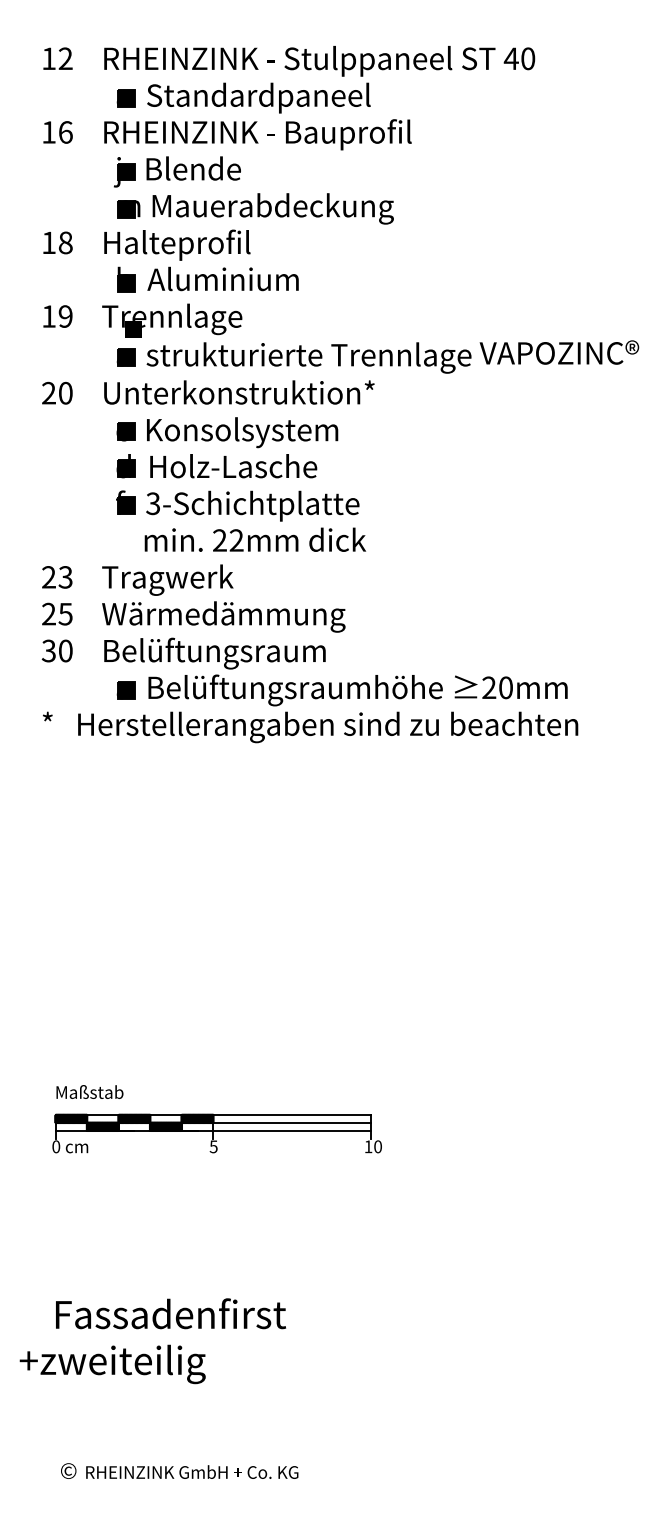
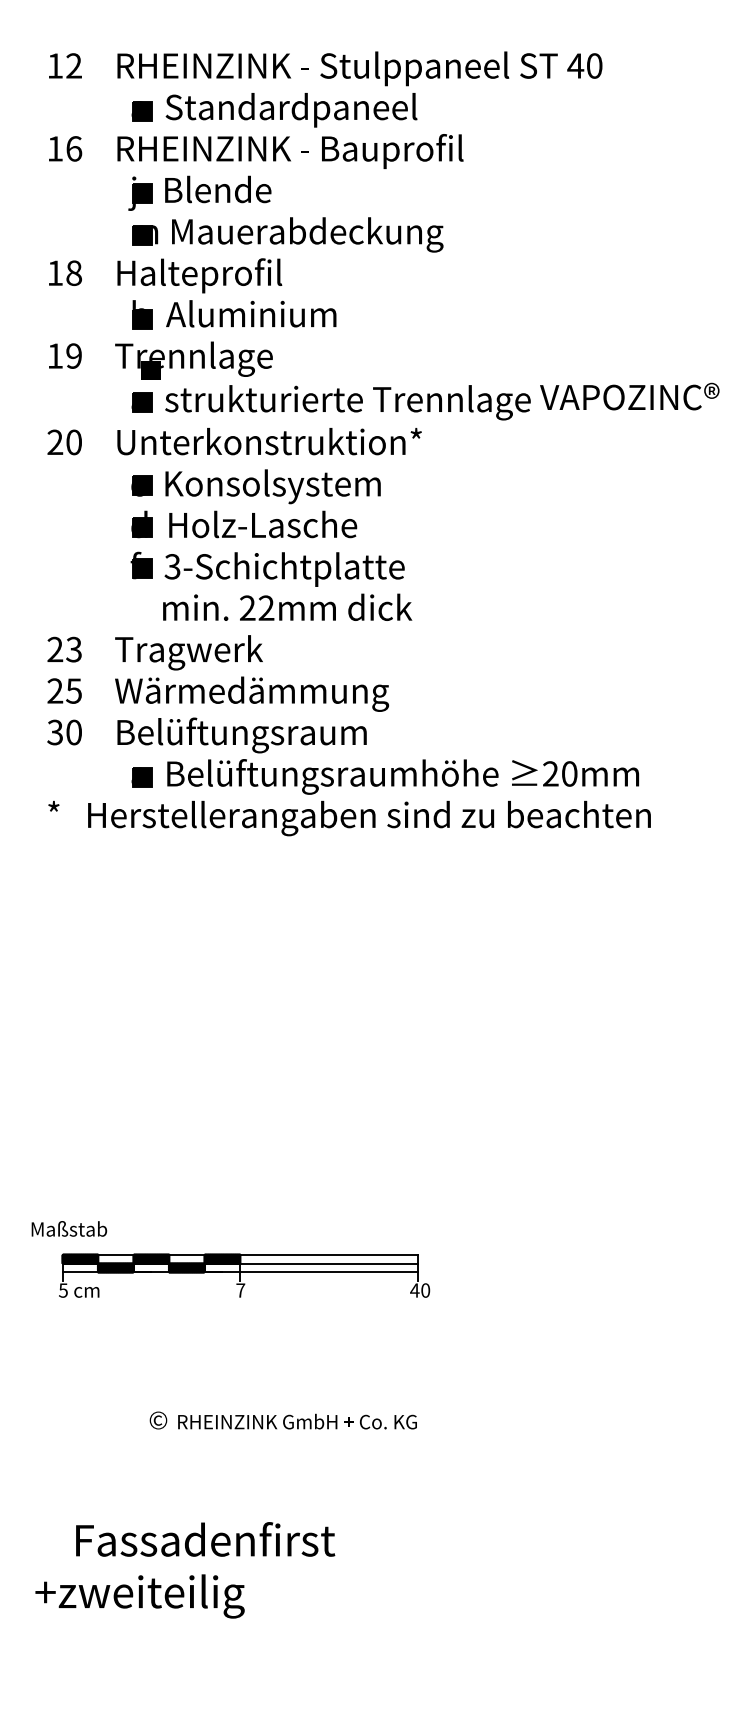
text: (90, 1091) -> (69, 1228), moved
text: (56, 1146) -> (63, 1290), 0 -> 5
text: (213, 1146) -> (240, 1290), 5 -> 7
text: (368, 1146) -> (414, 1290), 10 -> 40
text: (153, 1341) -> (185, 1570), moved
text: (178, 1471) -> (282, 1420), moved

